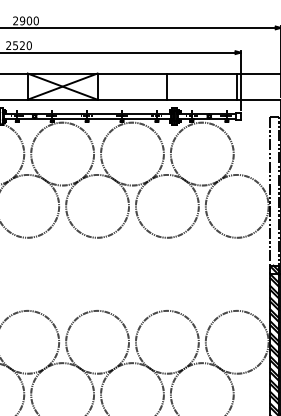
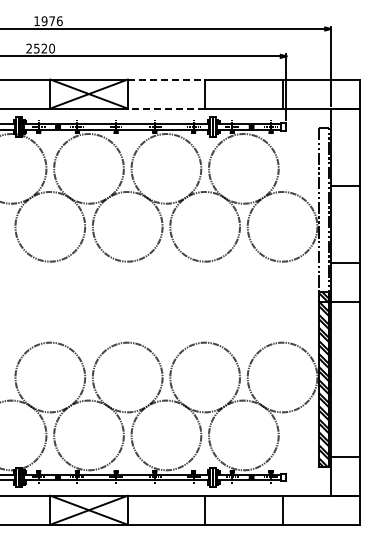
text: (26, 21) -> (48, 21), 2900 -> 1976
line: (132, 73) -> (166, 79), solid -> dashed
line: (132, 99) -> (166, 108), solid -> dashed

